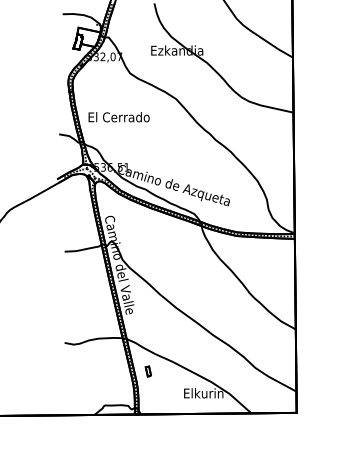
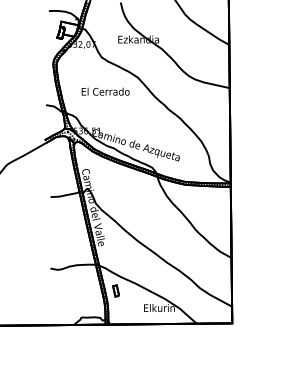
text: (118, 117) -> (105, 91), moved
part: (148, 371) -> (116, 290), size x1.43

